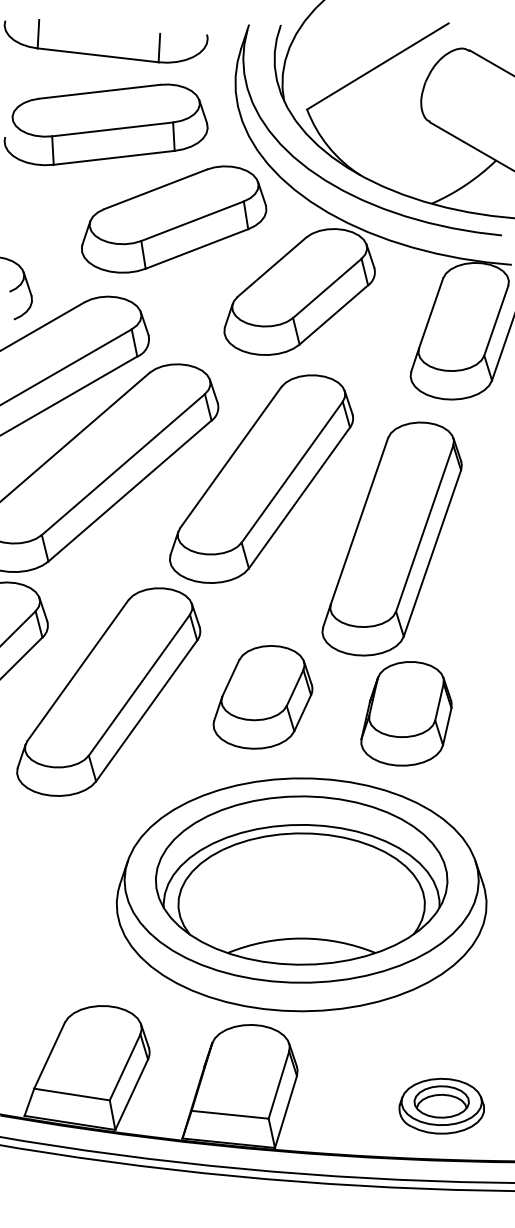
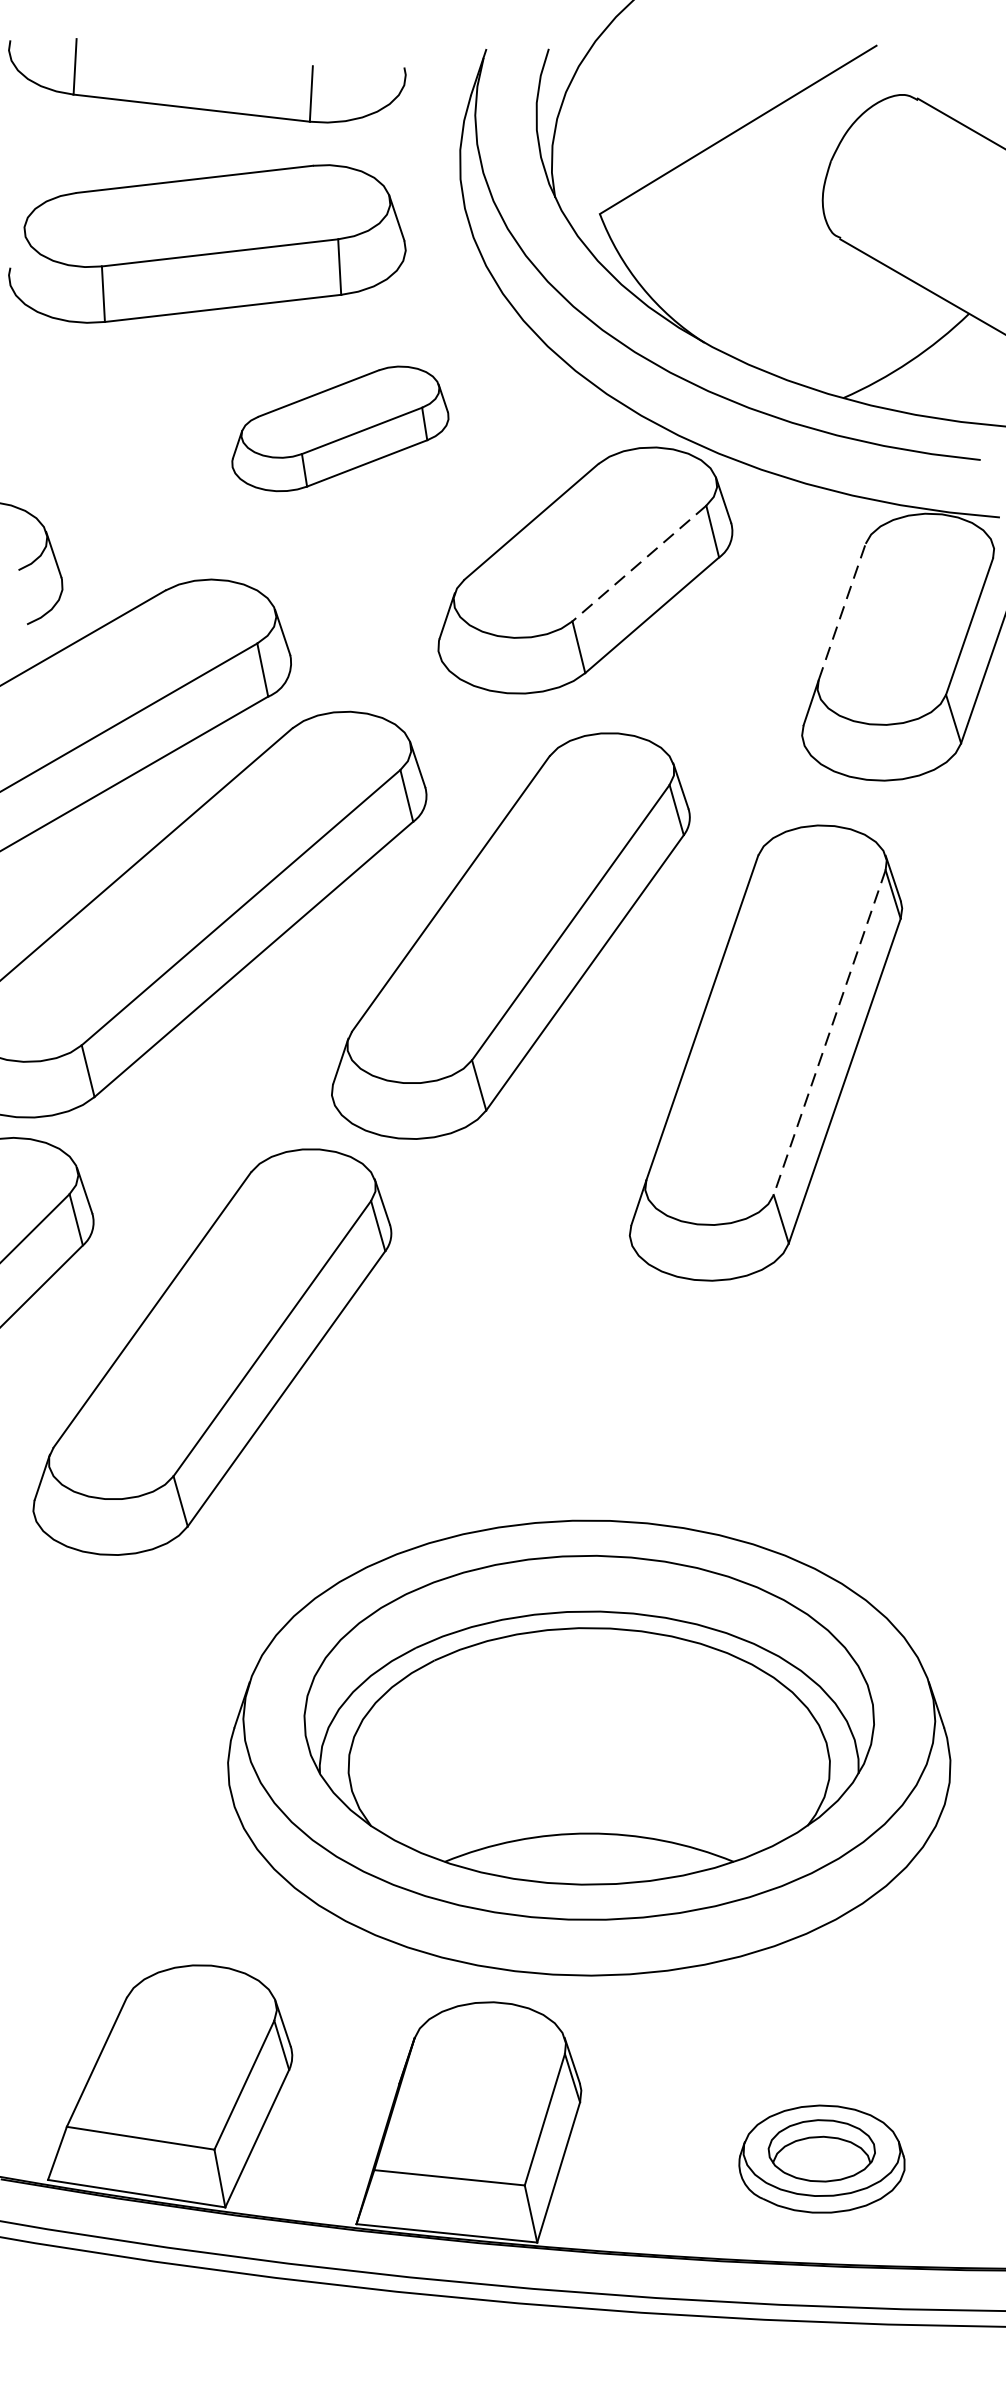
part: (174, 219) -> (340, 428), size x0.6
line: (326, 288) -> (637, 563), solid -> dashed
line: (431, 313) -> (842, 612), solid -> dashed
line: (424, 528) -> (829, 1032), solid -> dashed
part: (262, 697) -> (512, 1362), removed
part: (406, 713) -> (794, 1393), removed
part: (441, 1105) -> (821, 2157), moved

